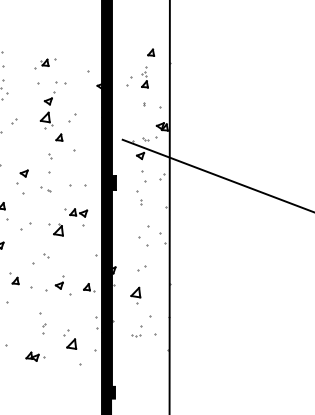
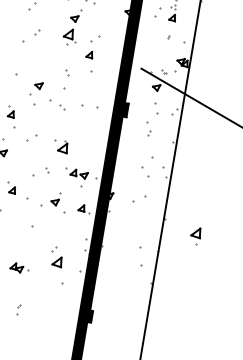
part: (59, 137) -> (89, 54), moved
part: (45, 189) -> (57, 104), size x1.6
part: (76, 217) -> (76, 178), moved
part: (141, 268) -> (138, 198), size x1.6
part: (135, 295) -> (195, 235), moved
part: (44, 328) -> (18, 309), moved
part: (136, 331) -> (123, 260), removed

